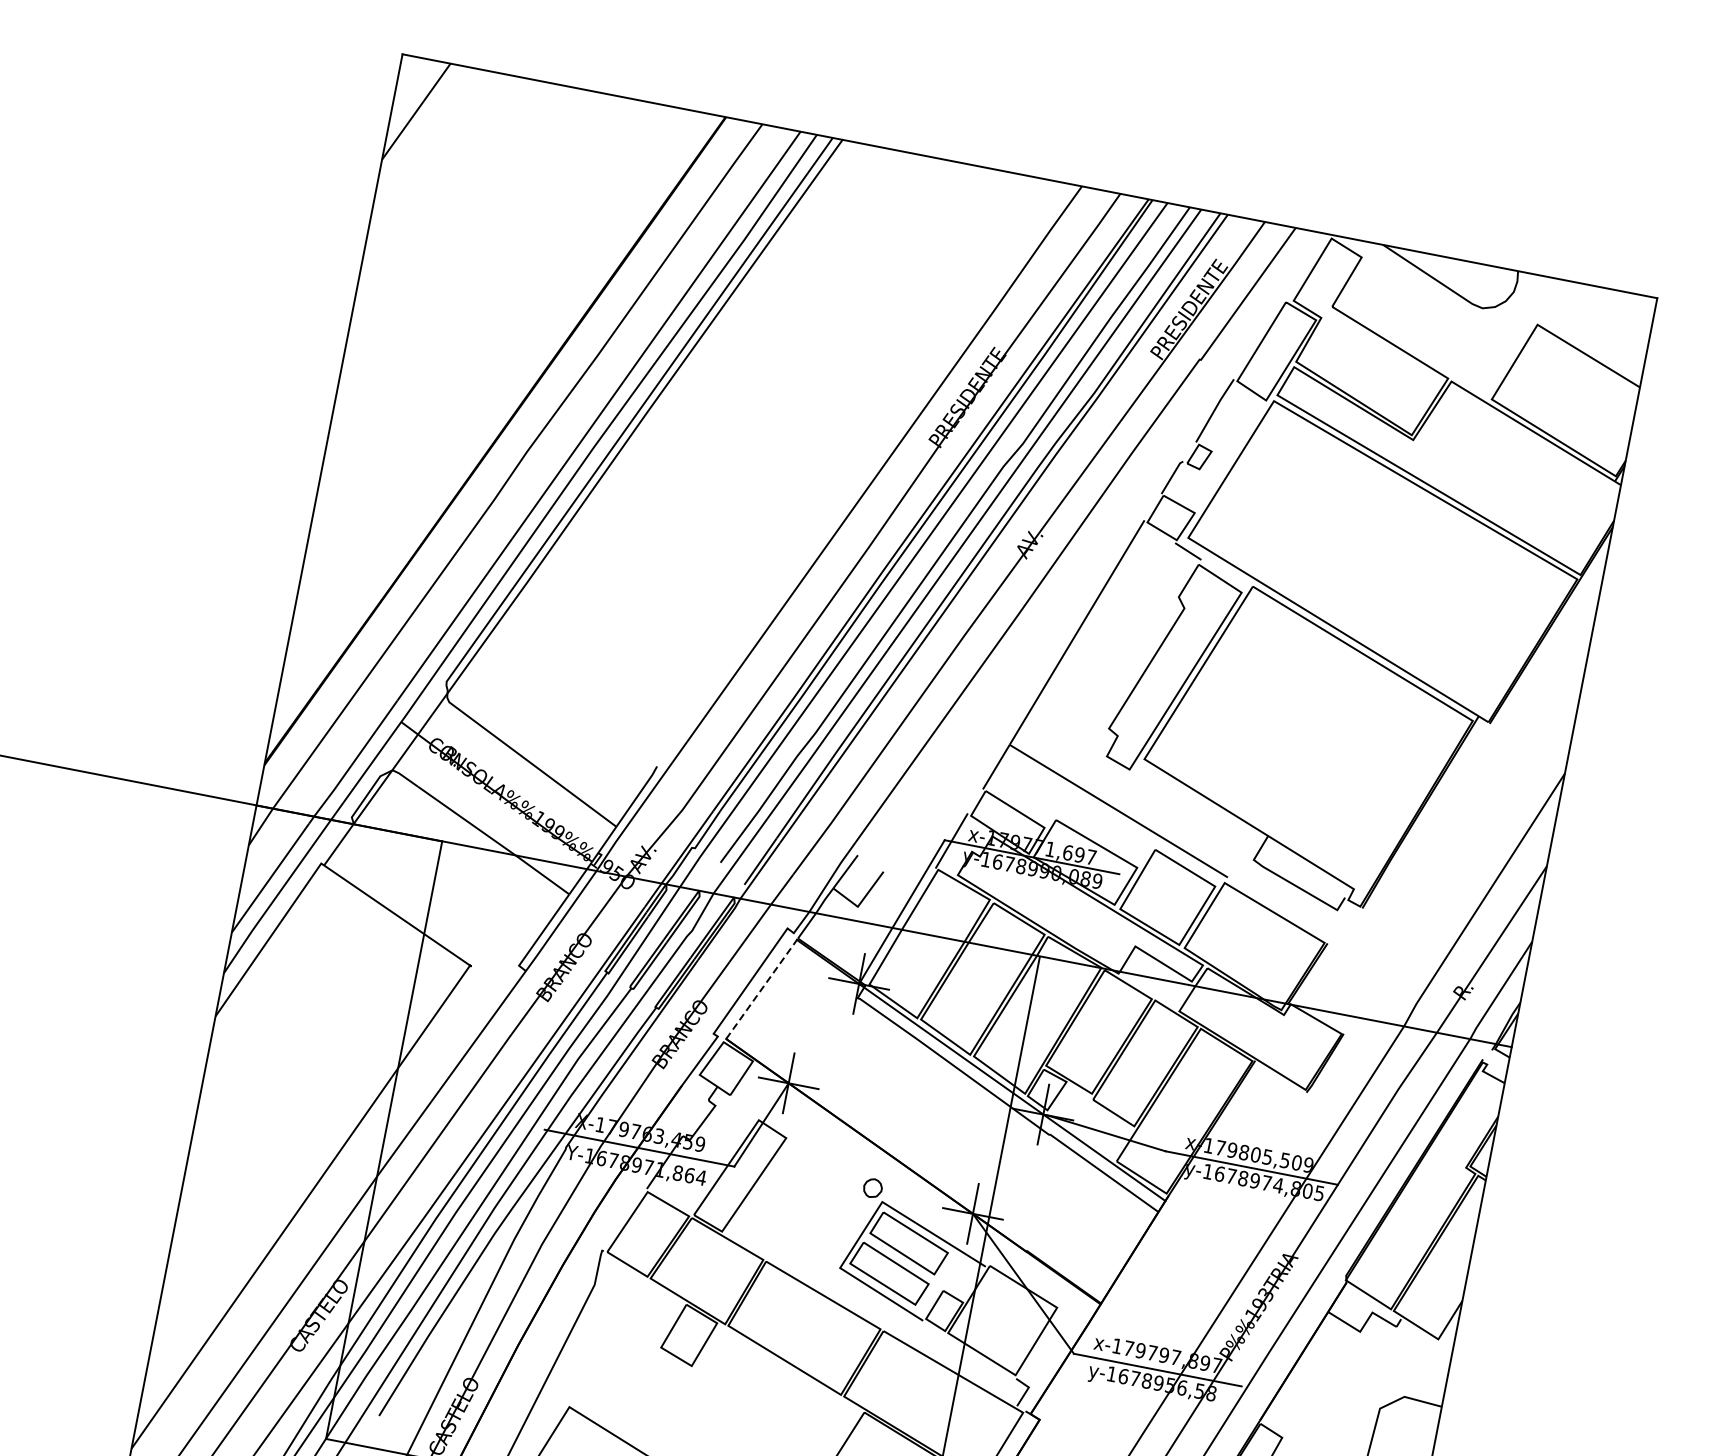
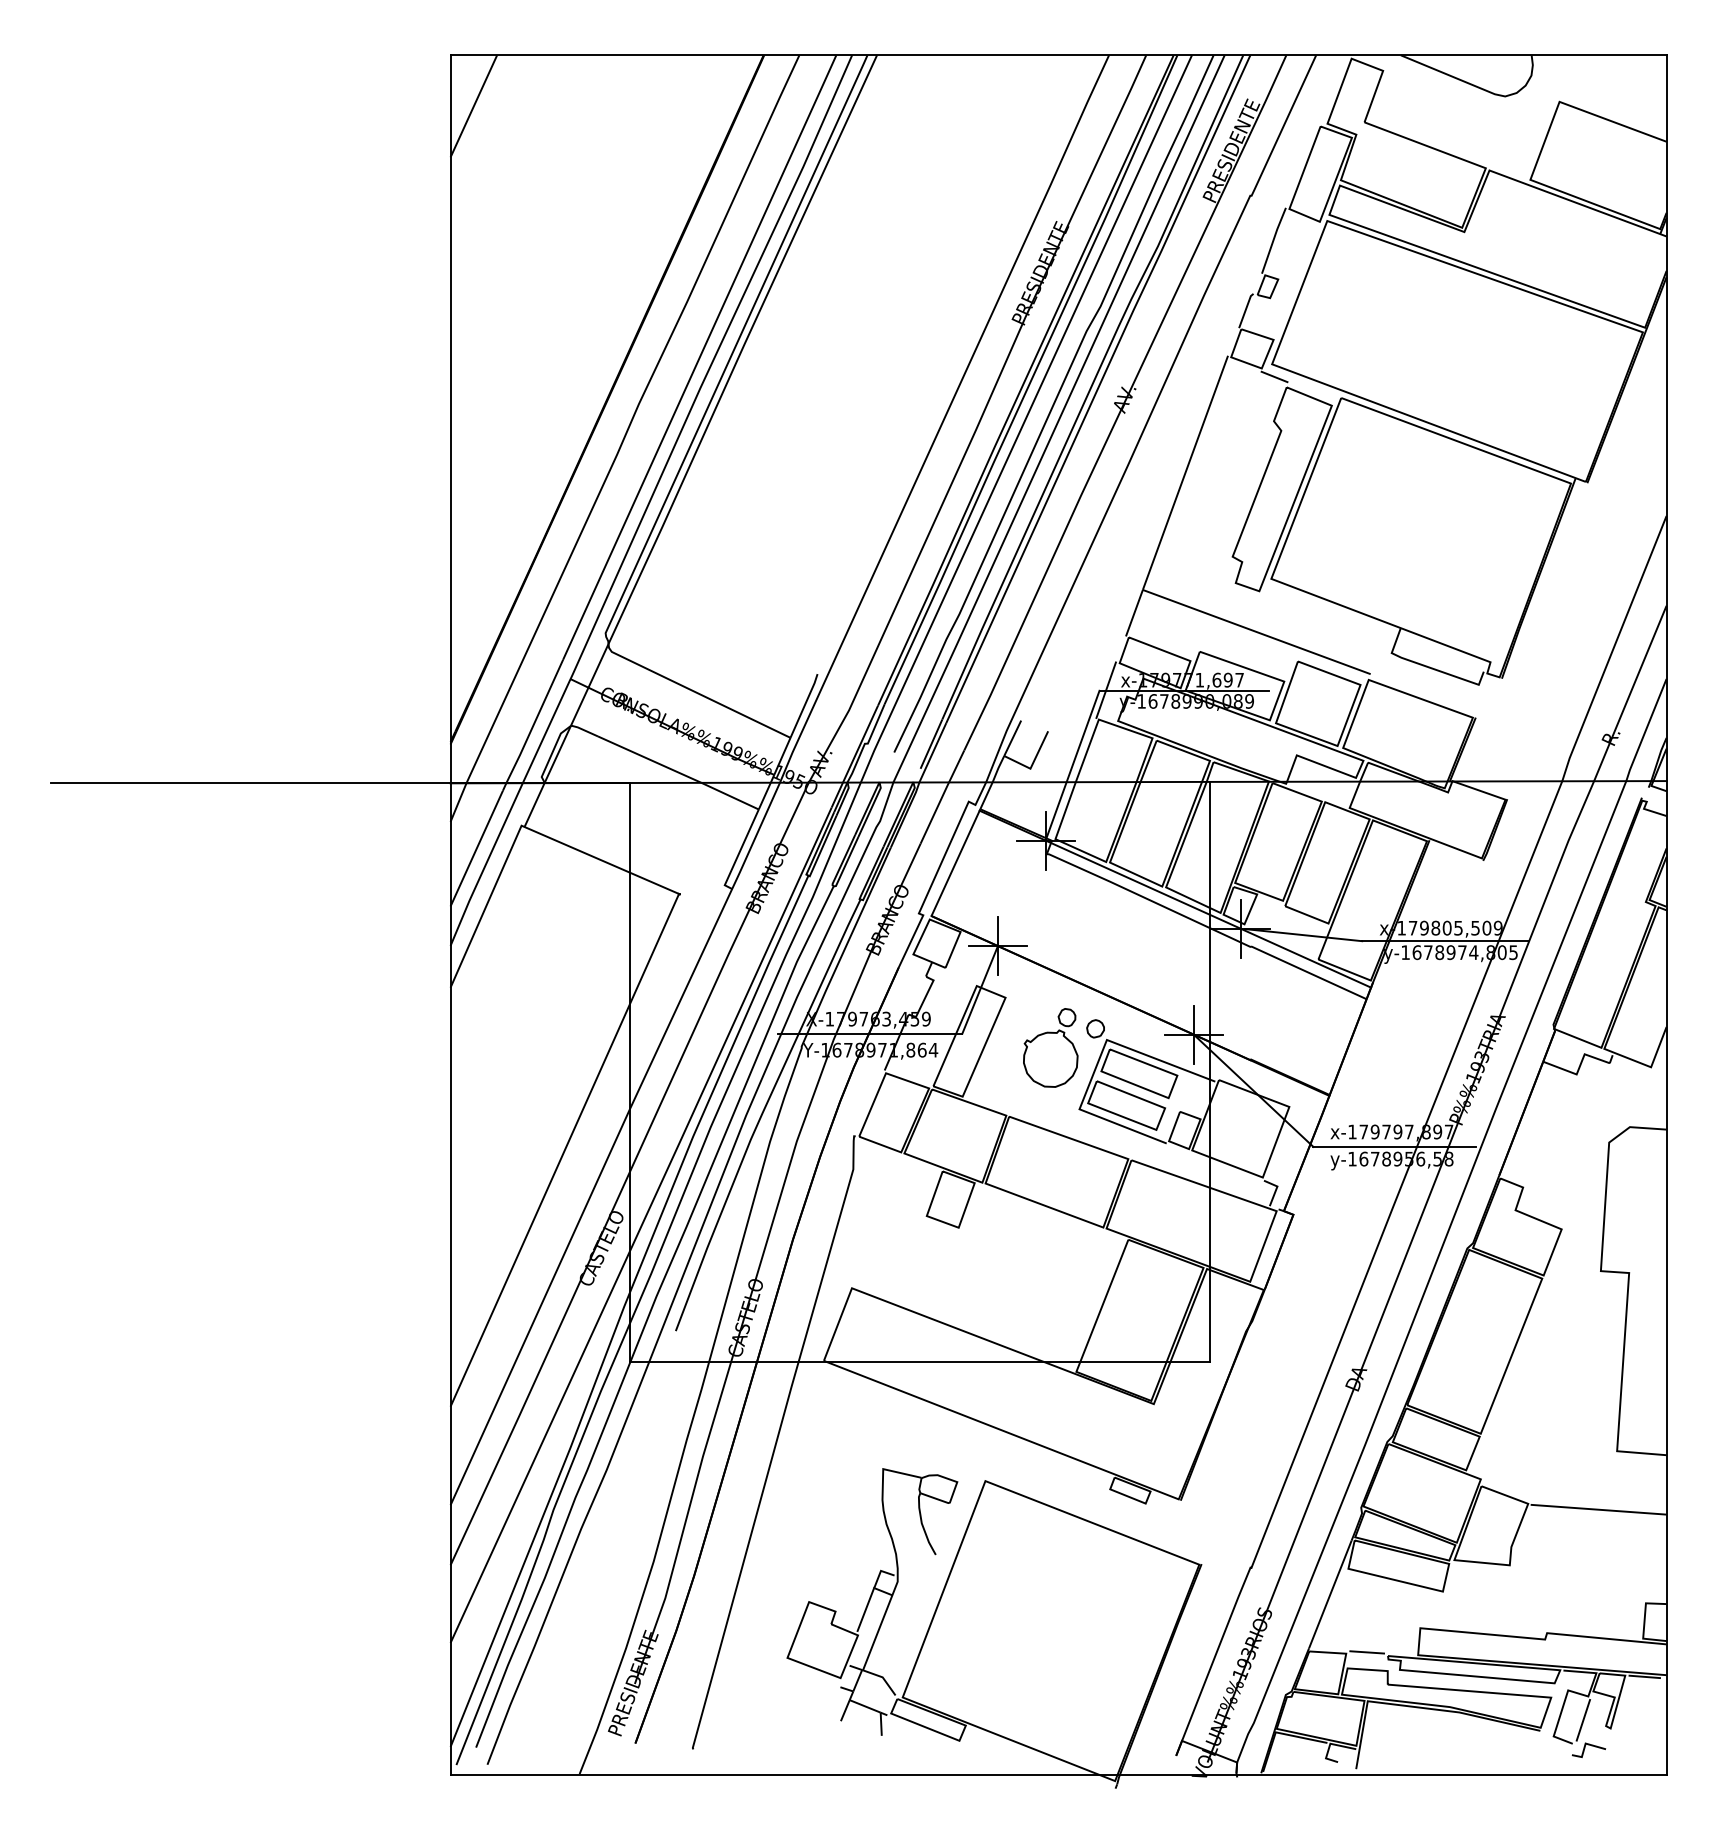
line: (761, 988) -> (955, 862), dashed -> solid
part: (822, 1198) -> (1050, 1047), added

